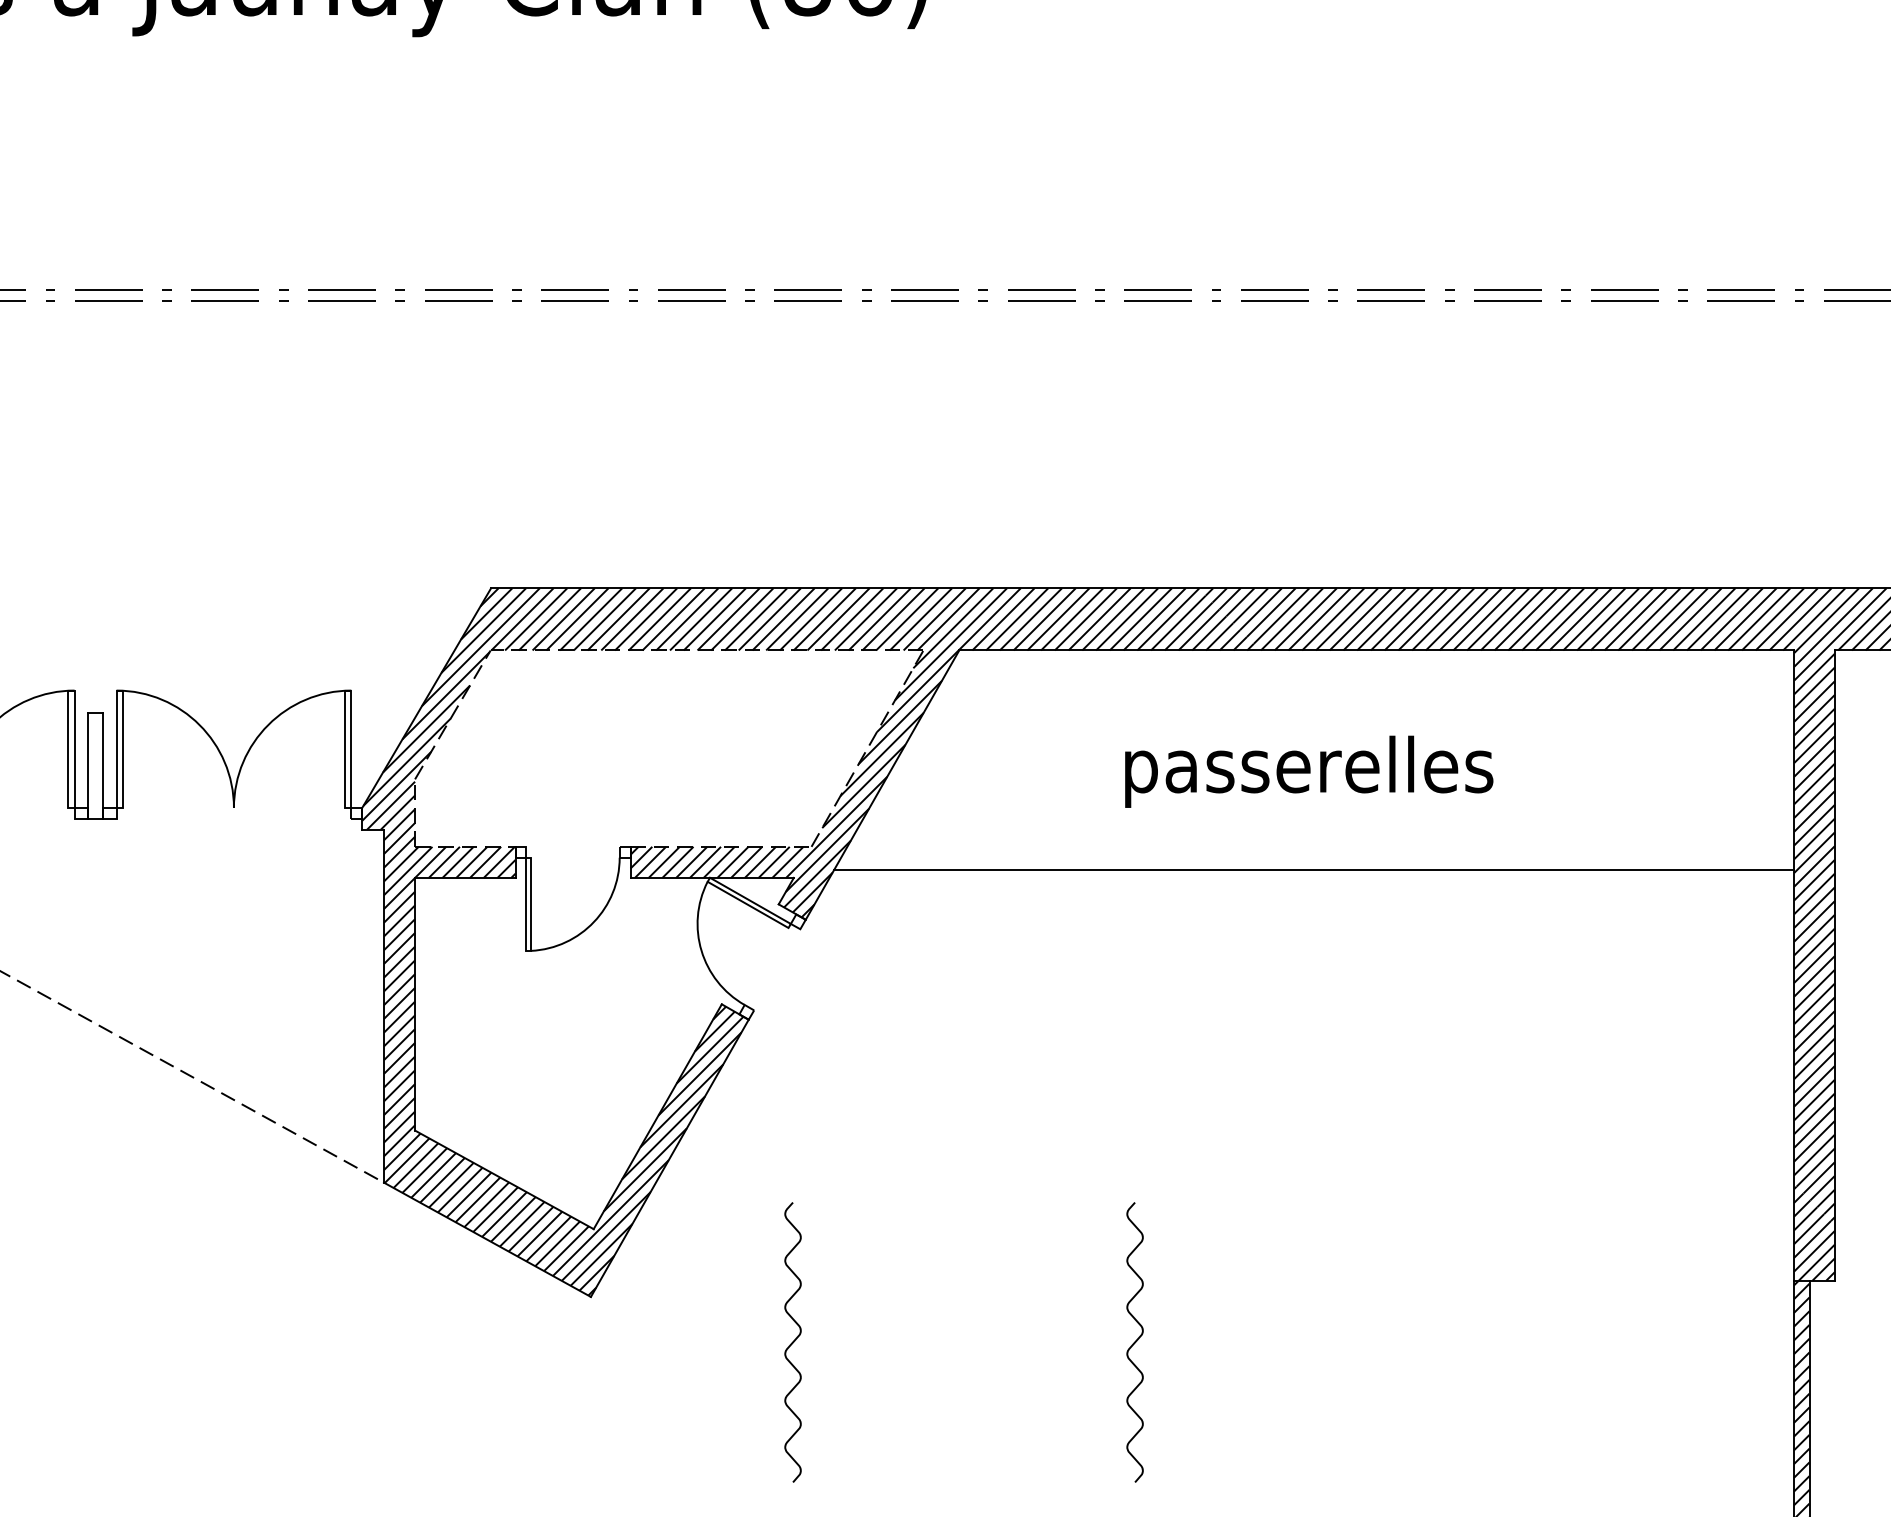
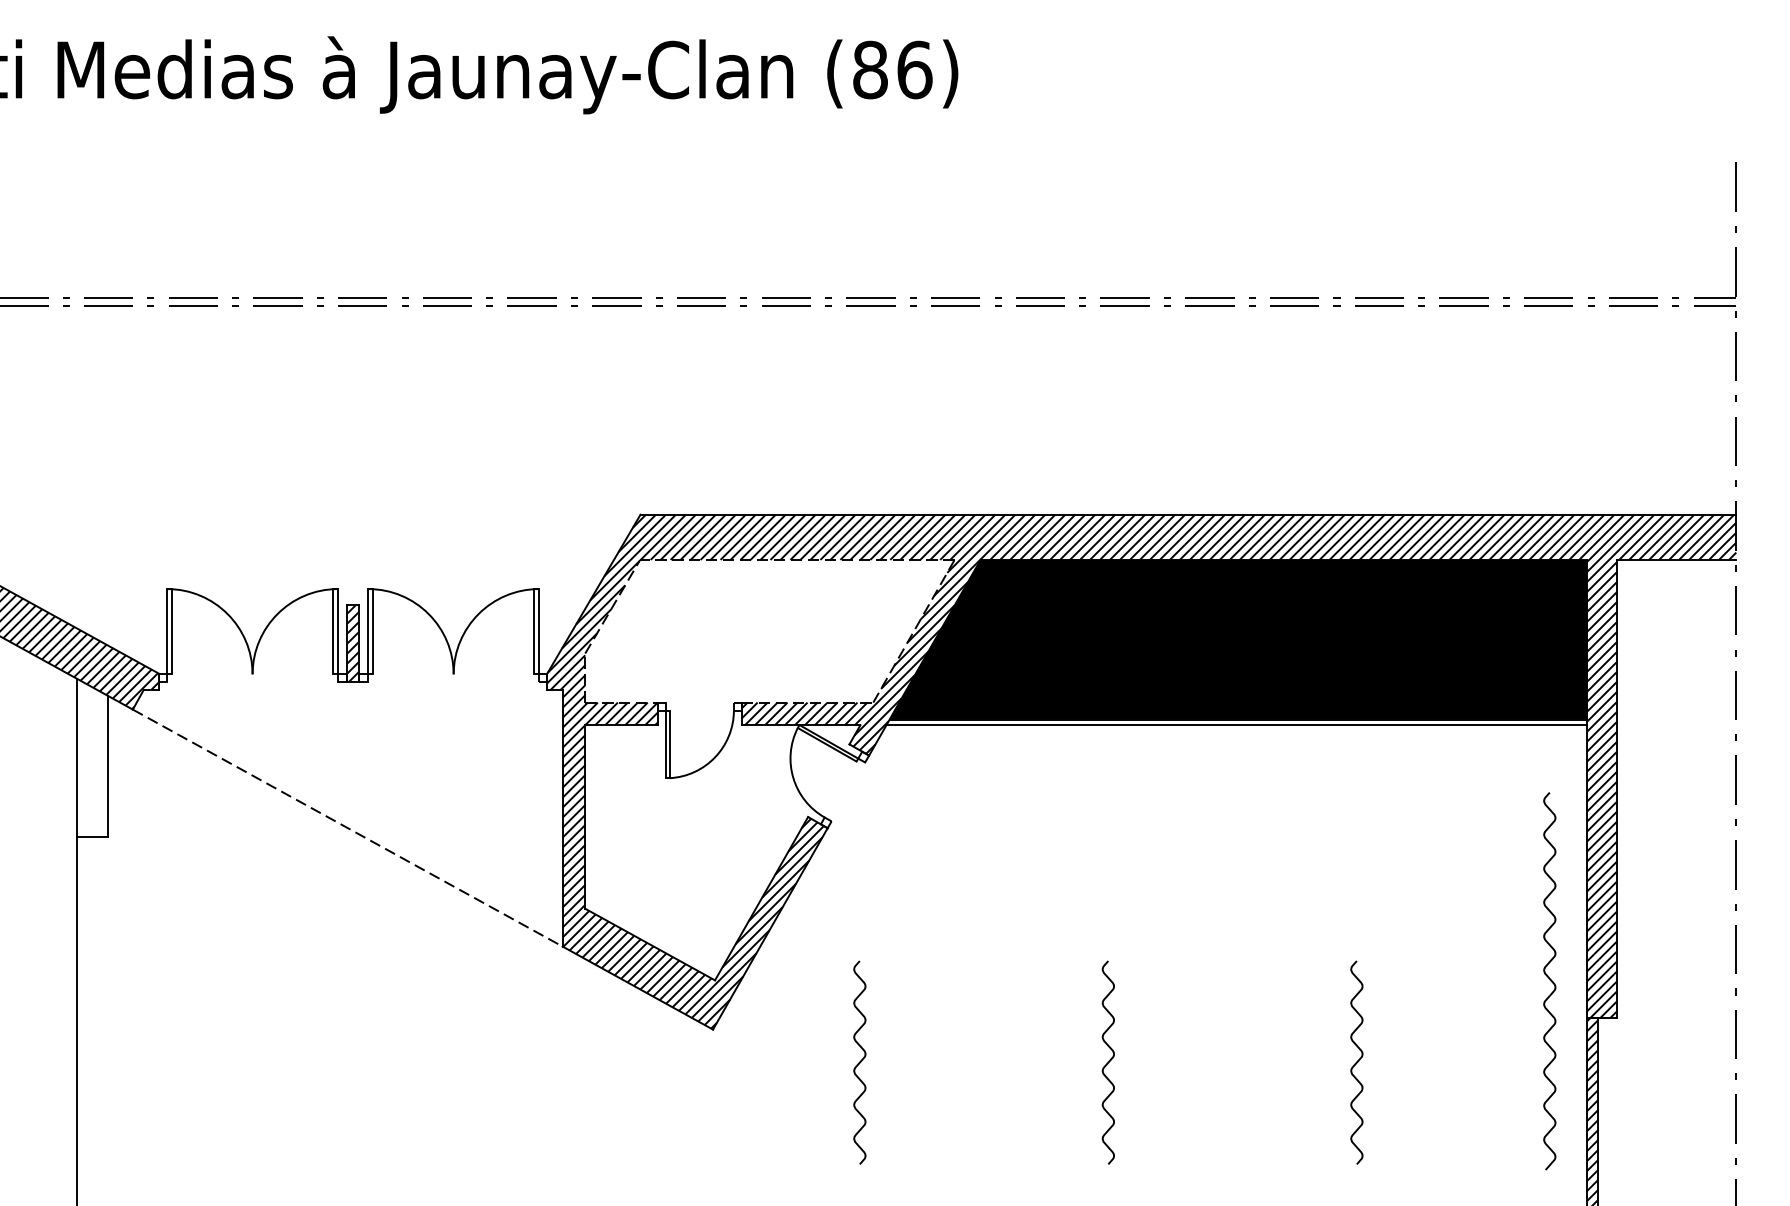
fill: (1314, 759) -> (1238, 639), added
hatch: (94, 765) -> (352, 643), added
line: (1311, 878) -> (1236, 725), added
part: (1742, 1230) -> (1549, 981), added
curve: (1476, 1342) -> (1356, 1062), added

